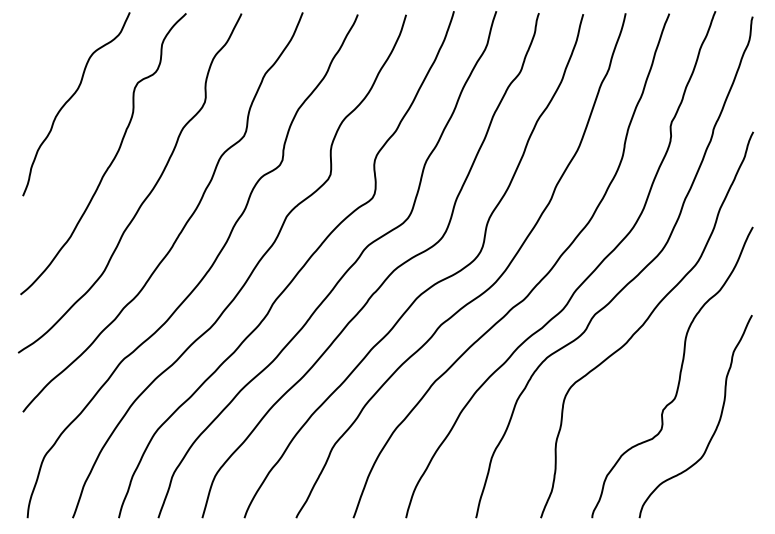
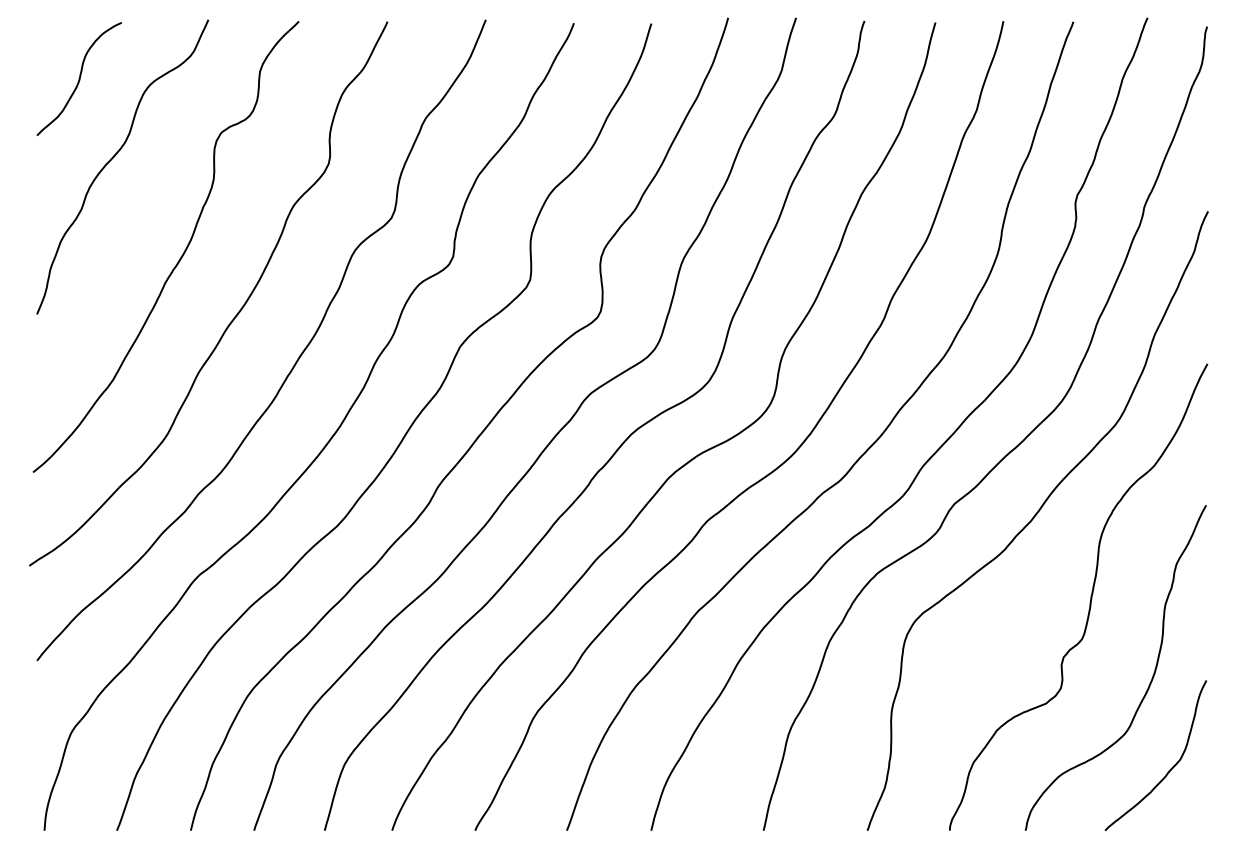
curve: (48, 48) -> (77, 77), added
curve: (729, 479) -> (1169, 768), added

